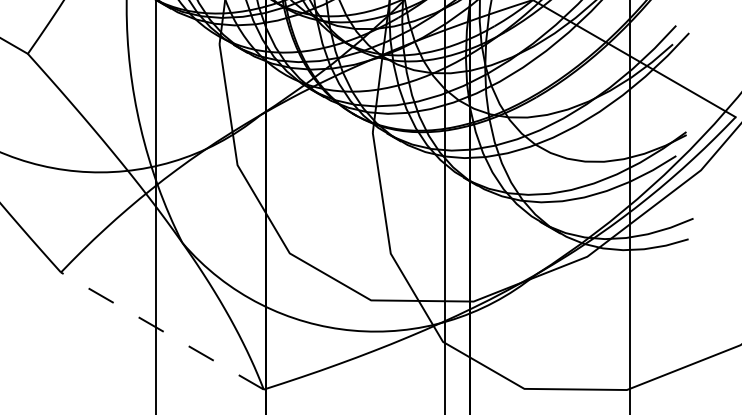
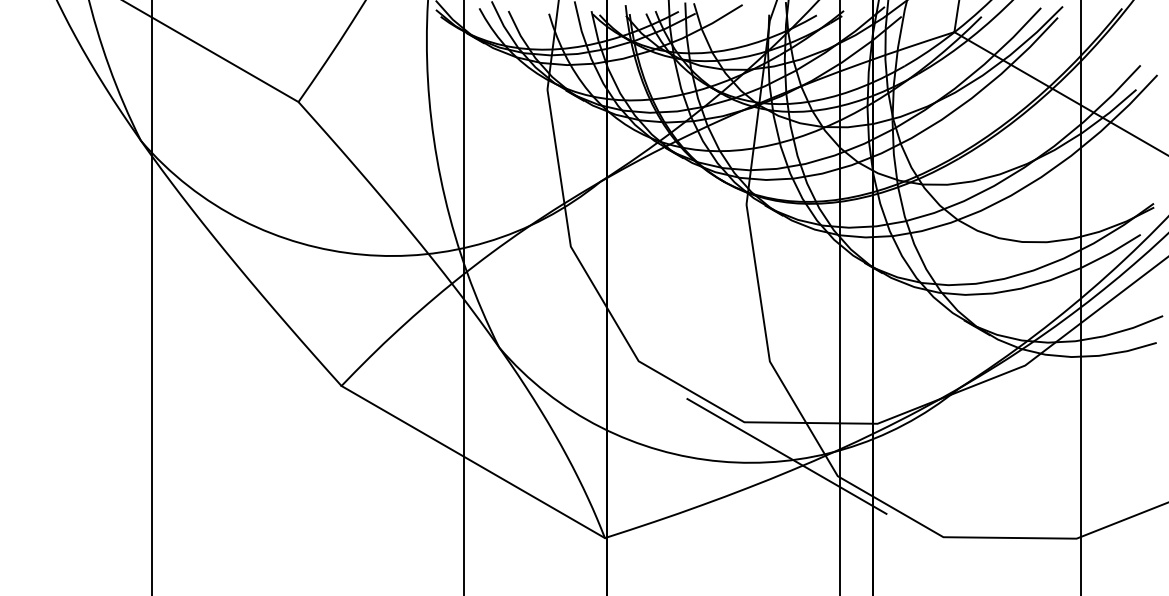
line: (403, 326) -> (786, 456), added
line: (161, 330) -> (472, 461), dashed -> solid

